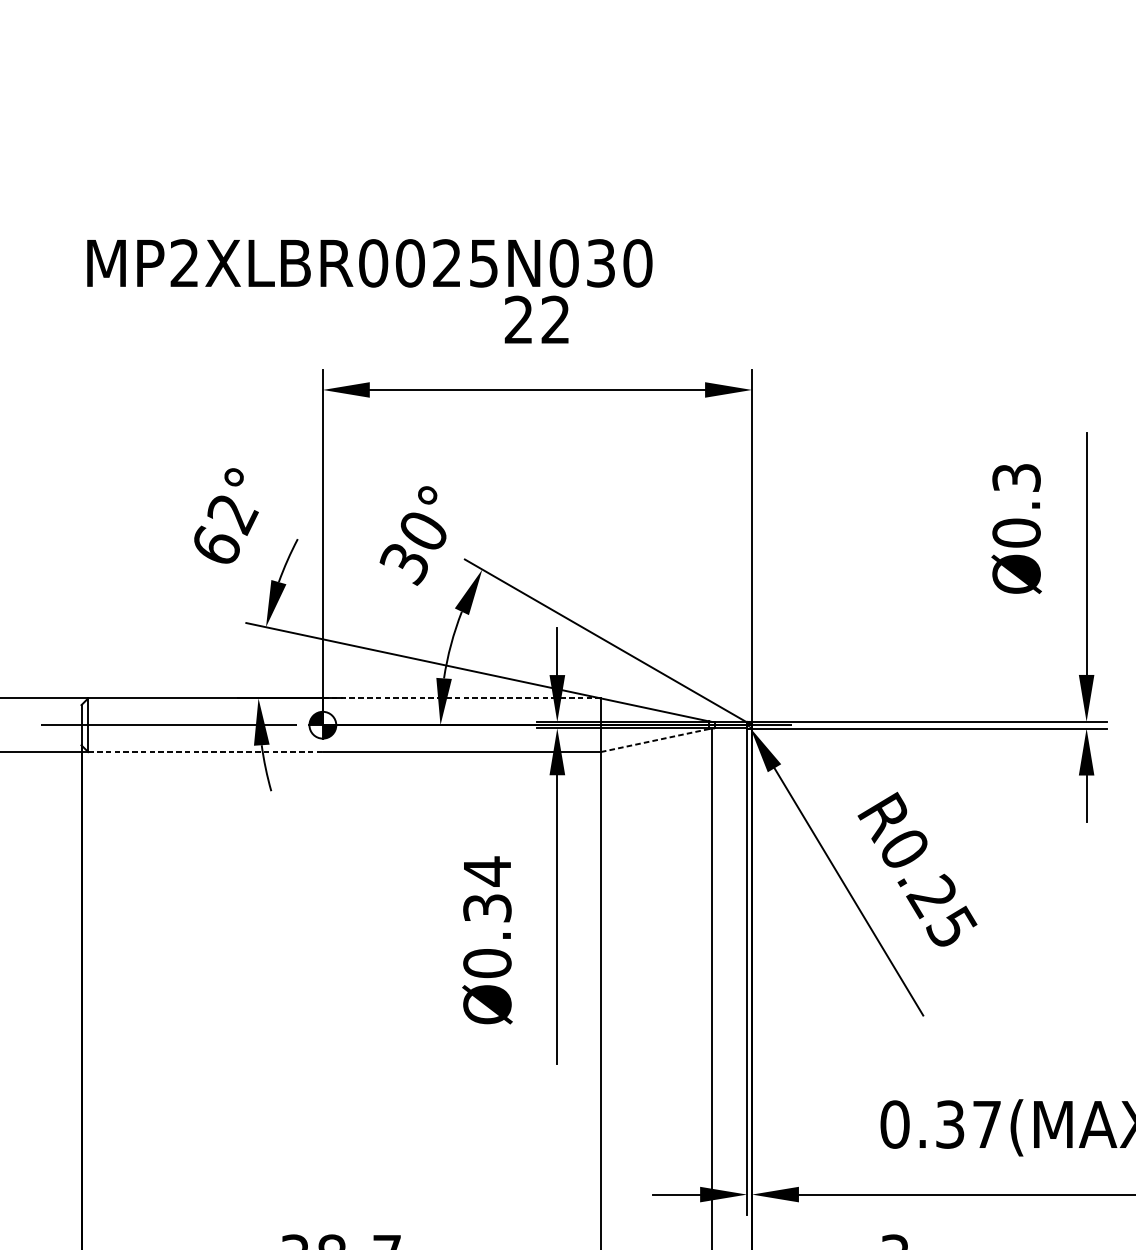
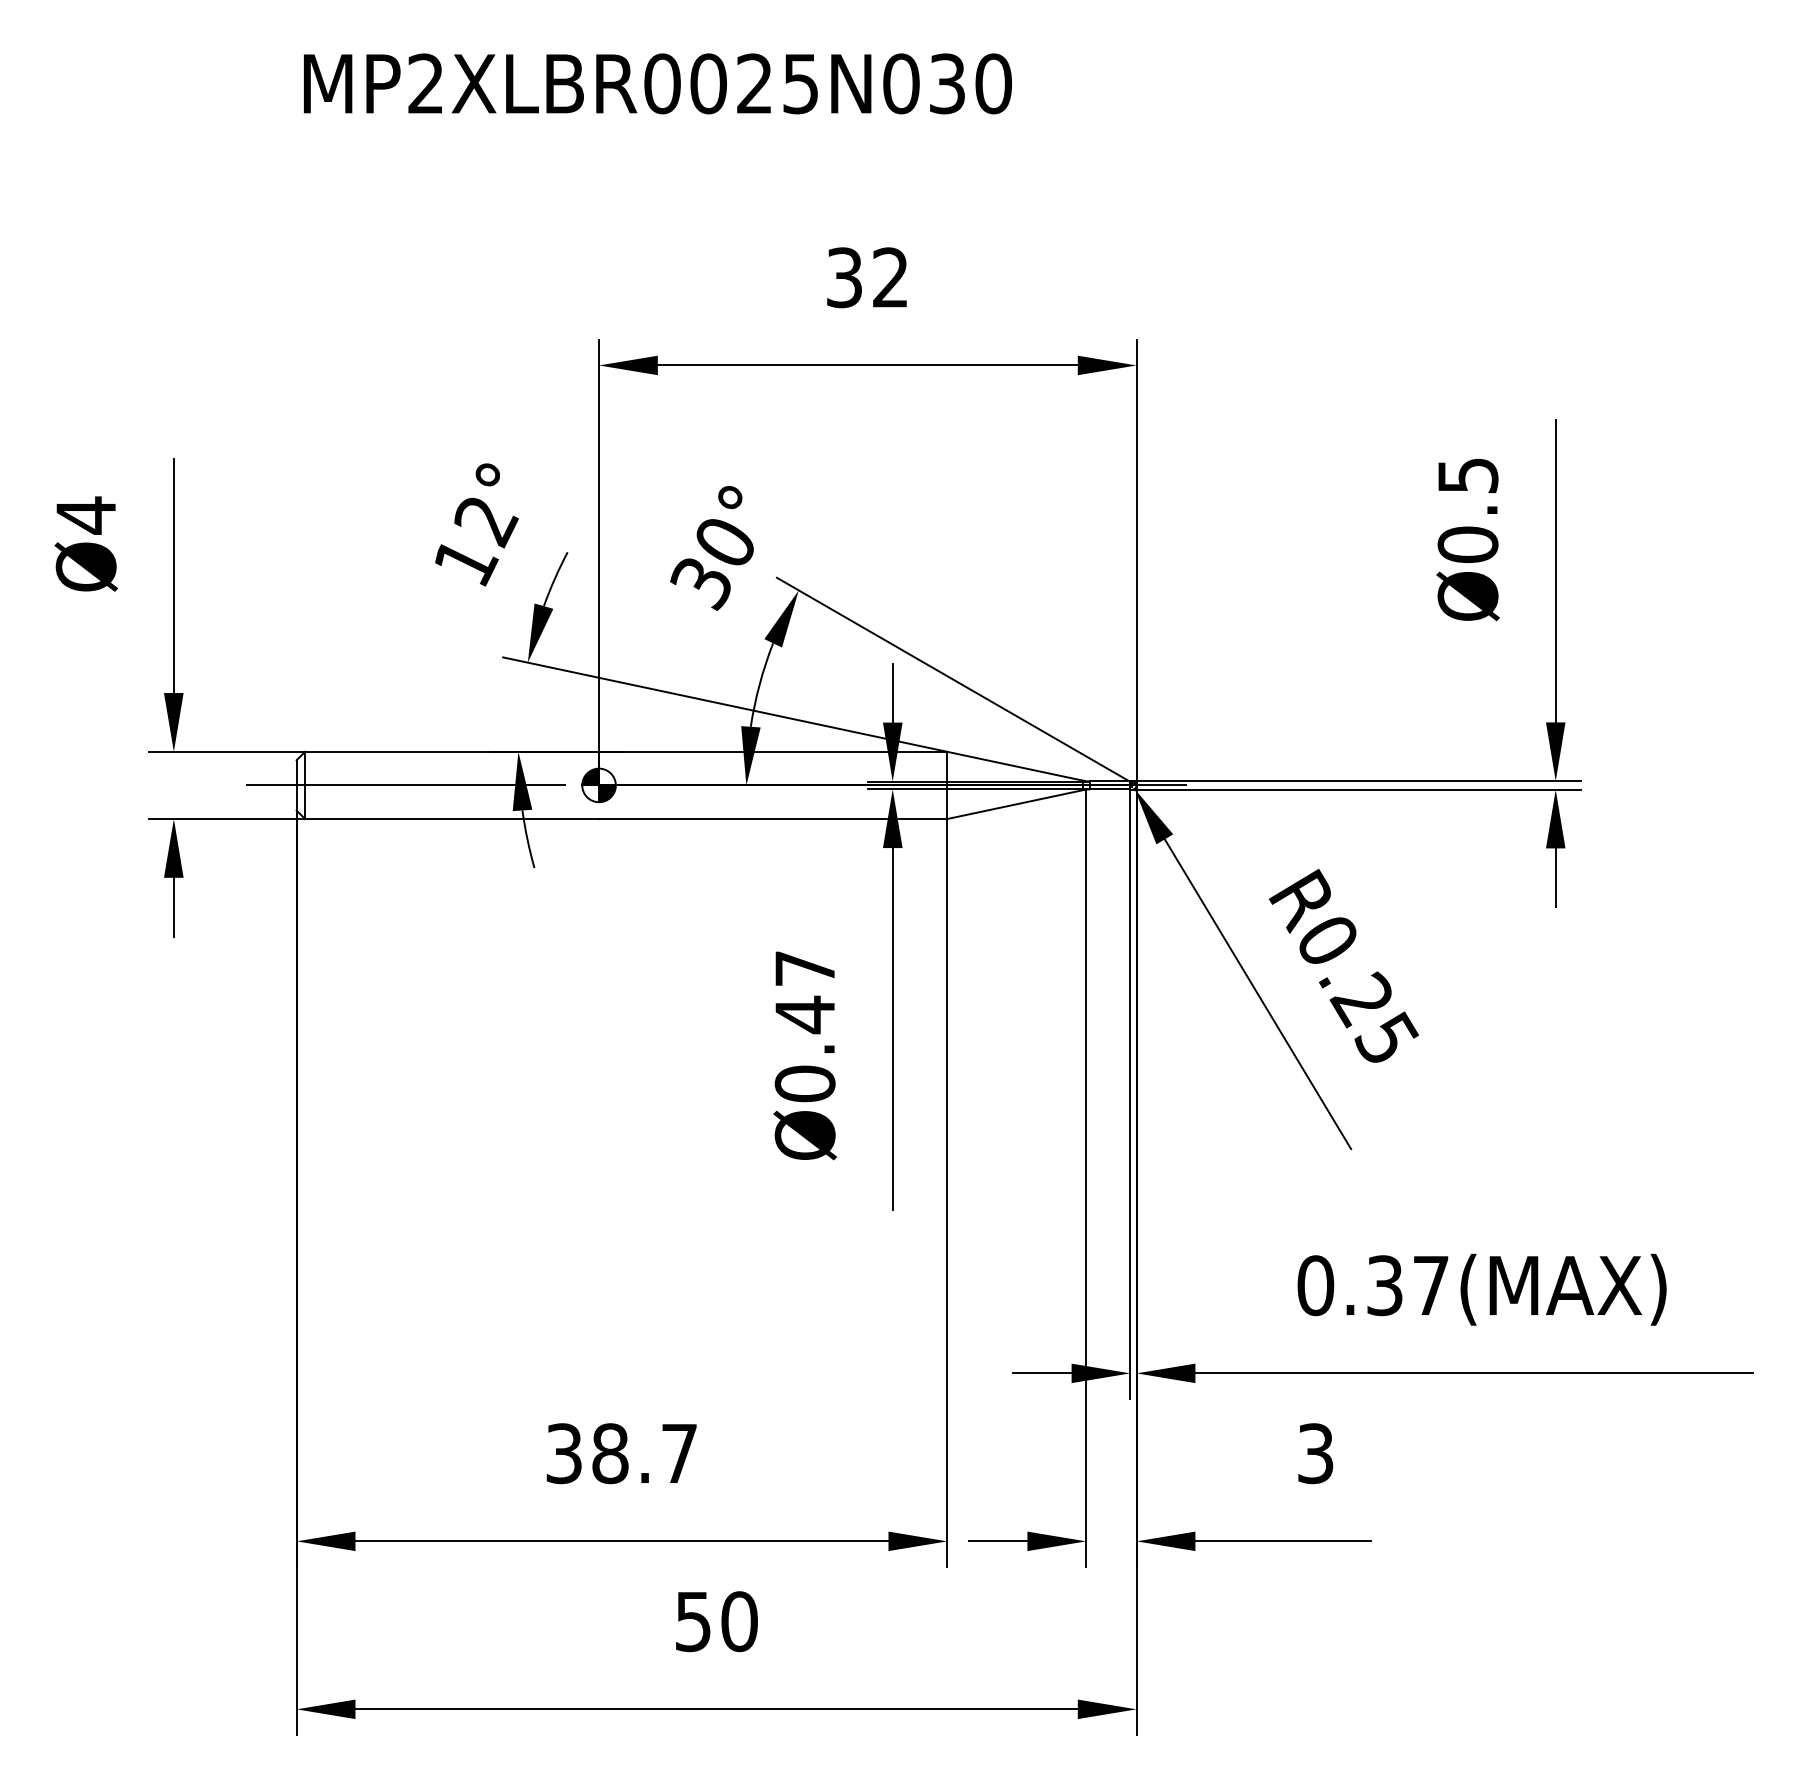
text: (369, 263) -> (657, 83), moved
text: (518, 319) -> (844, 277), 22 -> 32
text: (1016, 477) -> (1467, 475), Ø0.3 -> Ø0.5
text: (217, 545) -> (466, 560), 62° -> 12°
line: (461, 698) -> (772, 751), dashed -> solid
line: (655, 740) -> (1015, 804), dashed -> solid
line: (205, 752) -> (452, 819), dashed -> solid
text: (486, 889) -> (804, 991), Ø0.34 -> Ø0.47

